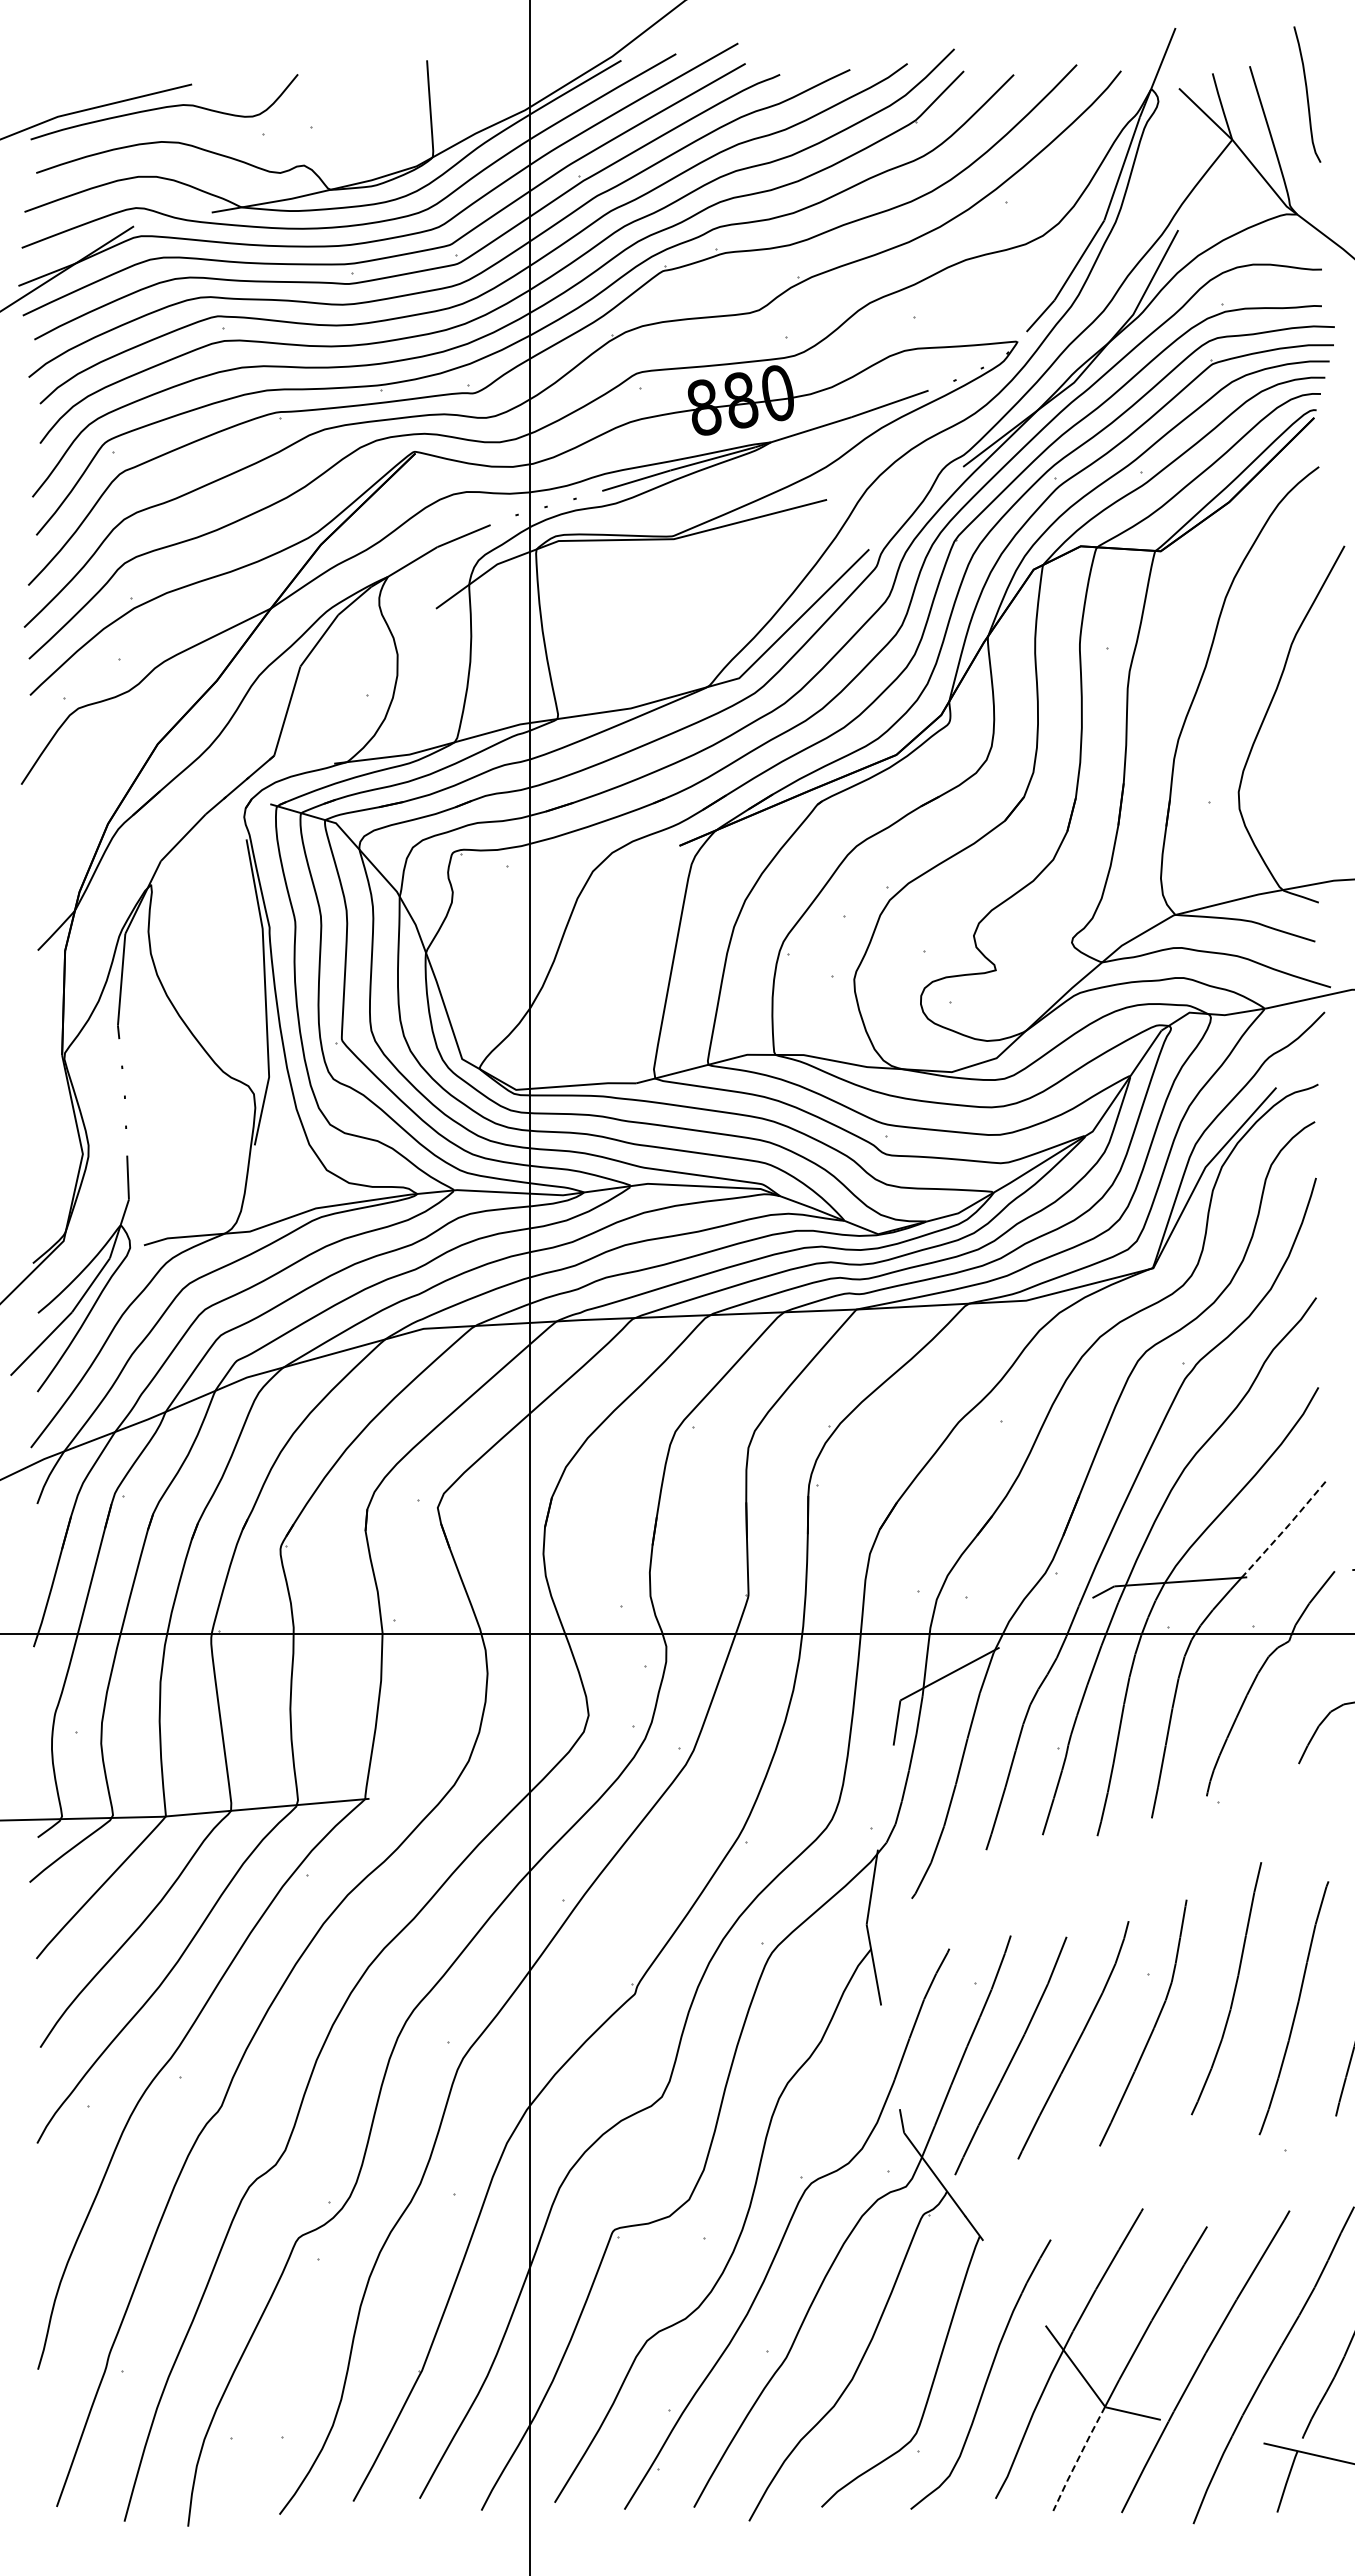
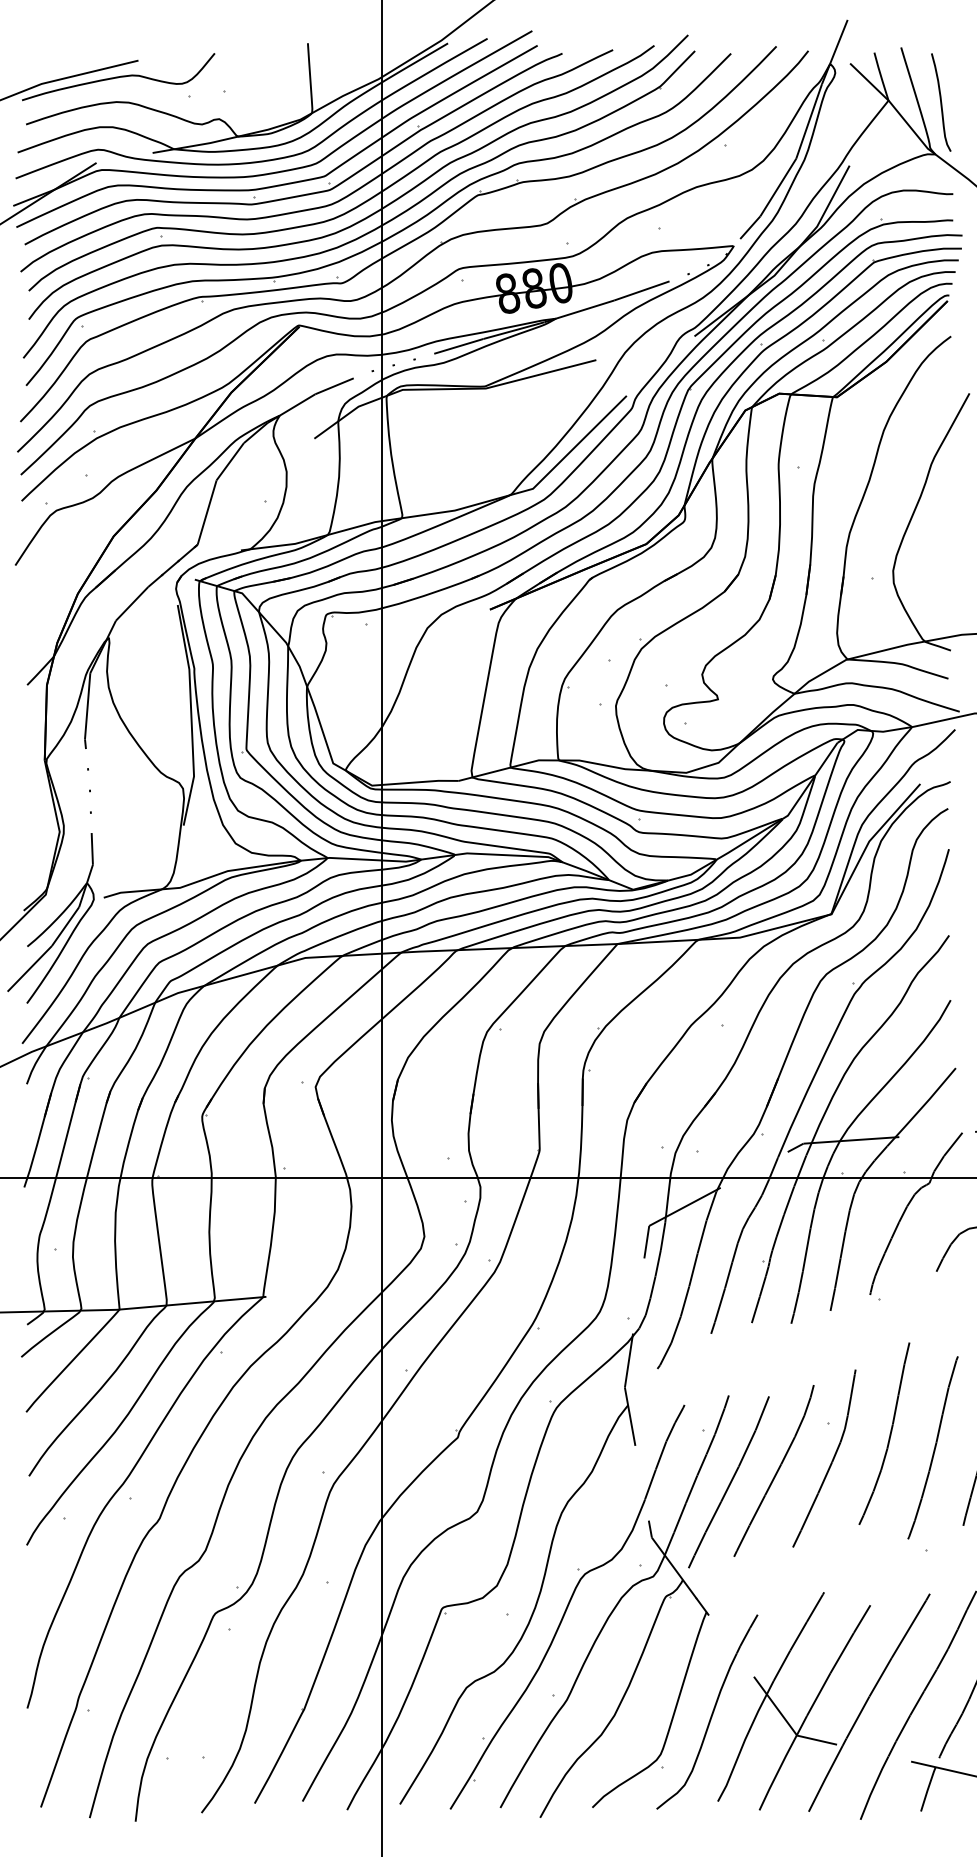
curve: (1307, 94) -> (941, 102), moved
line: (1284, 1530) -> (926, 1103), dashed -> solid
line: (1078, 2458) -> (777, 1772), dashed -> solid

